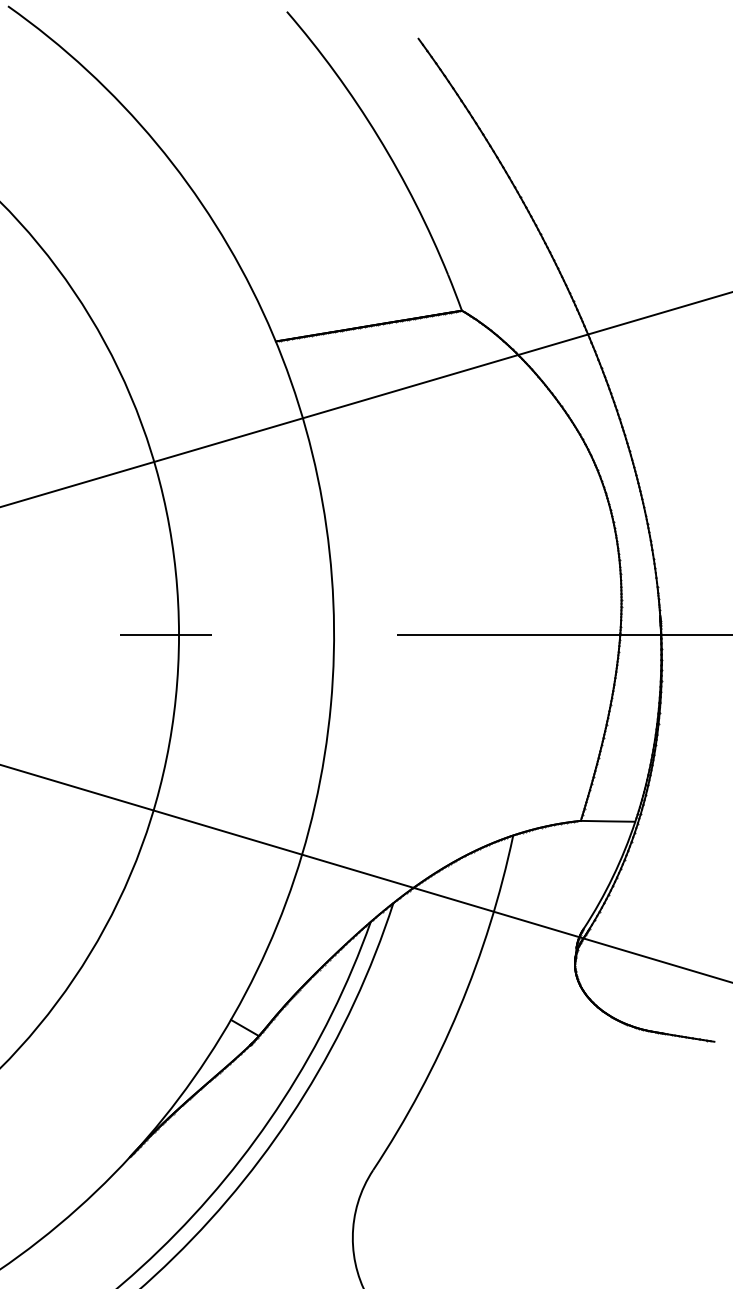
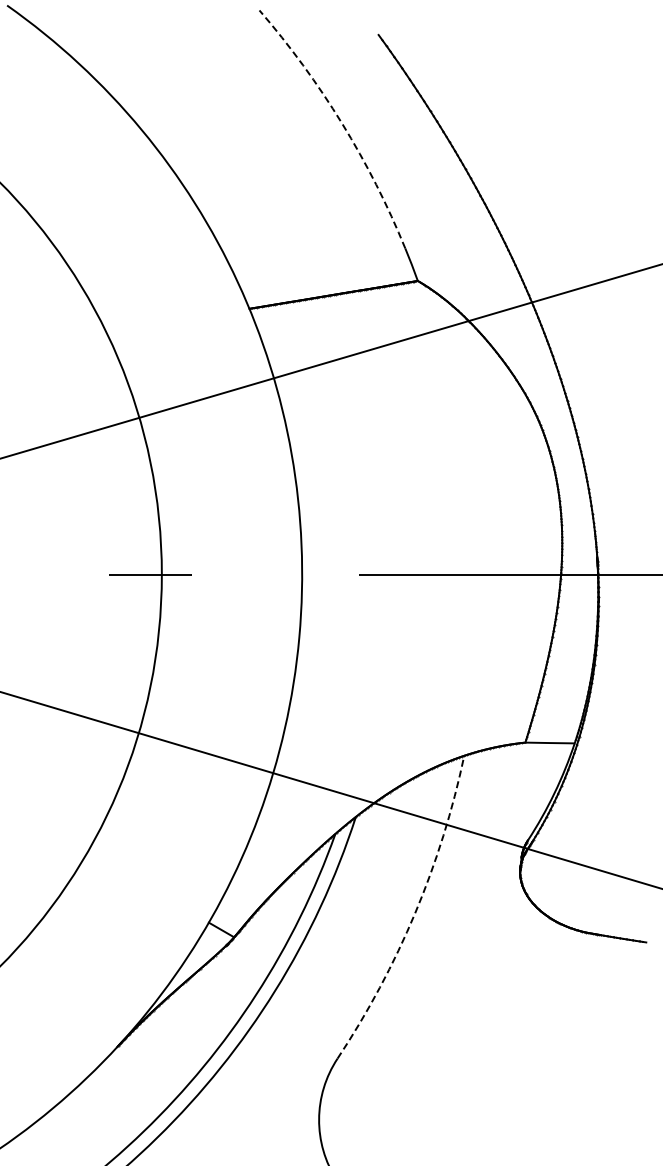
arc: (378, 136) -> (342, 123), solid -> dashed
arc: (459, 1009) -> (415, 913), solid -> dashed

